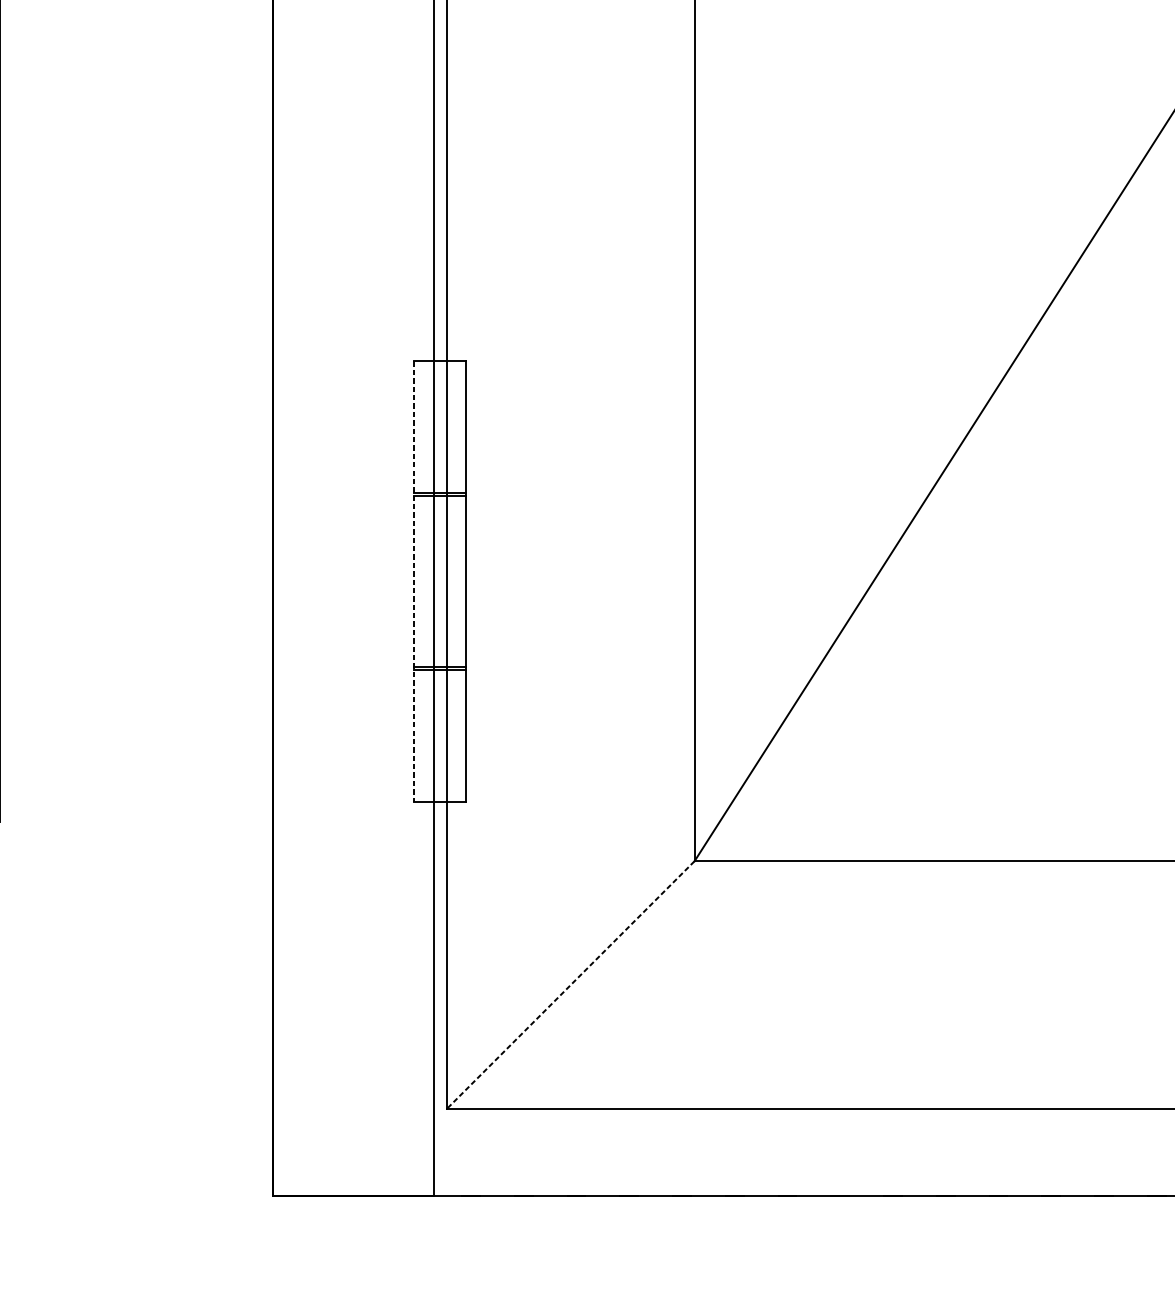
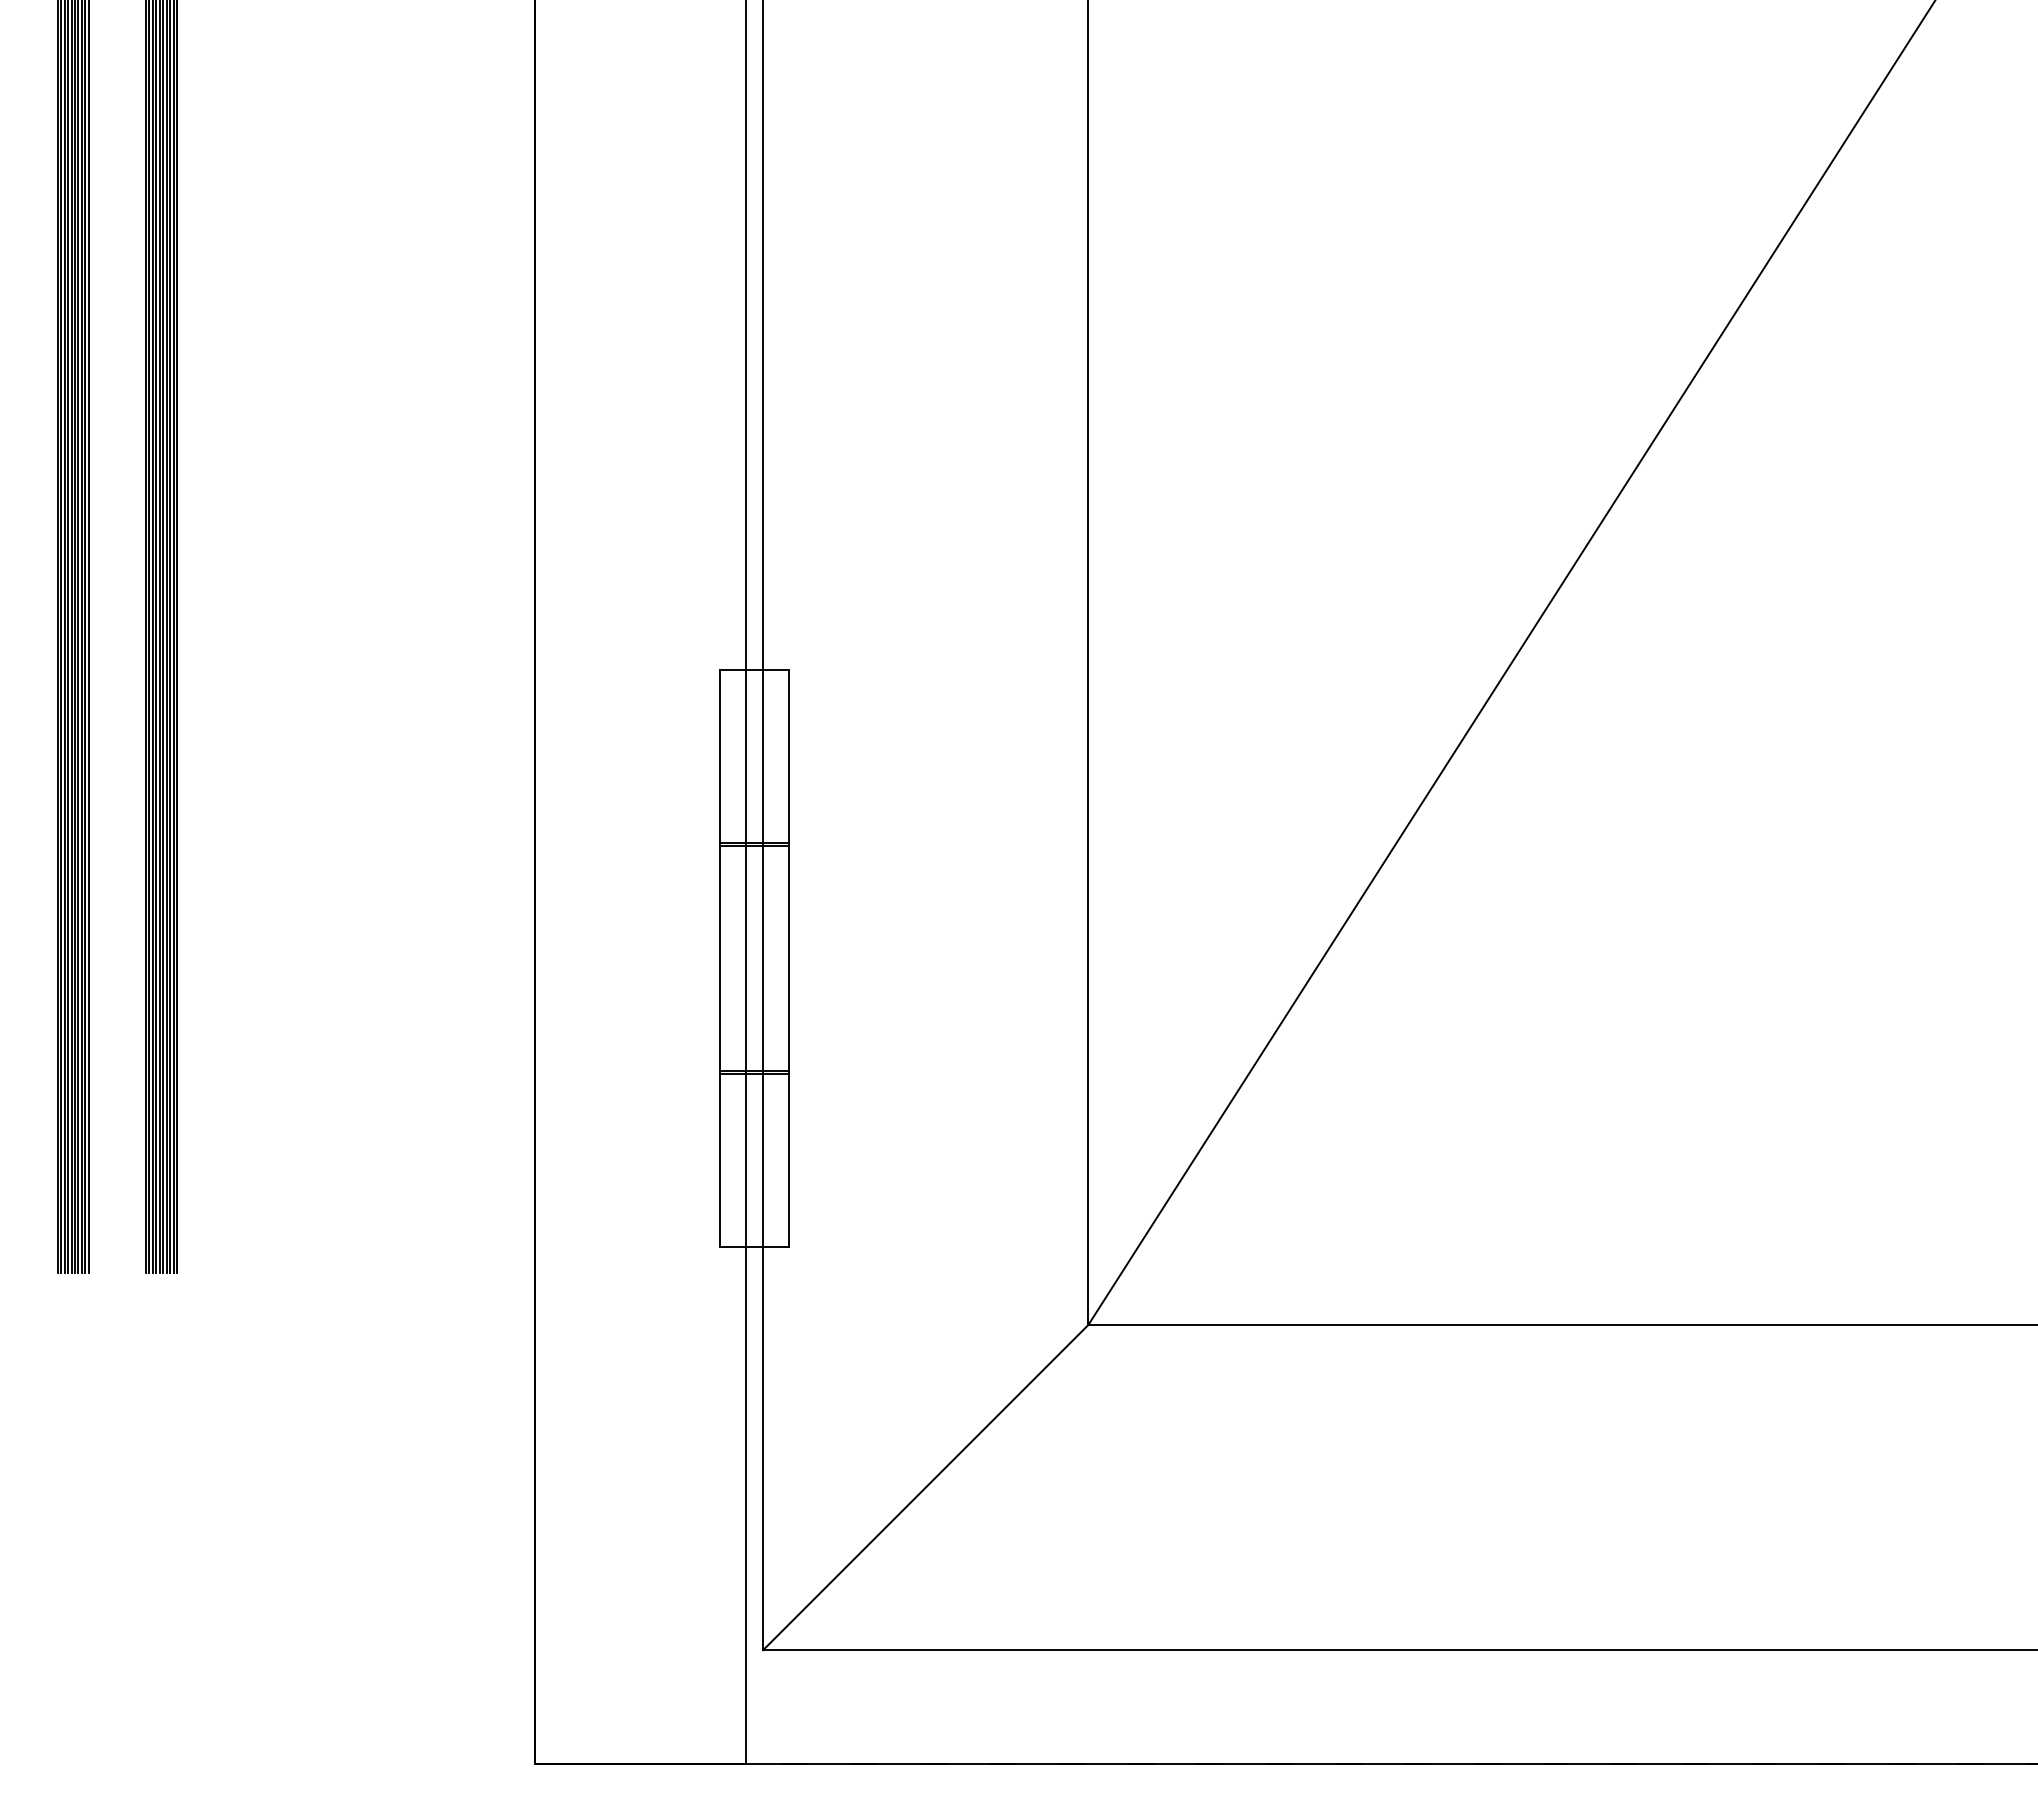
line: (414, 581) -> (720, 958), dashed -> solid
line: (570, 985) -> (925, 1487), dashed -> solid

